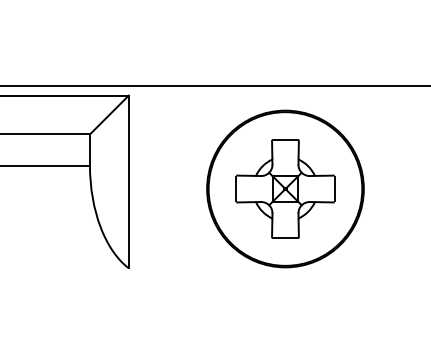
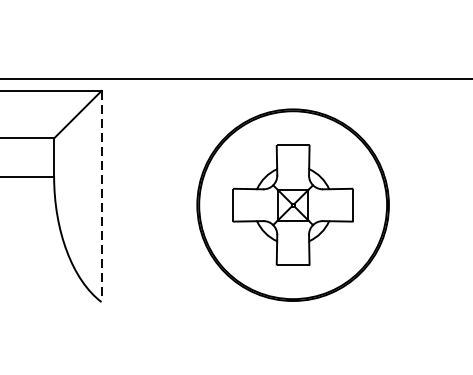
line: (128, 182) -> (101, 197), solid -> dashed

